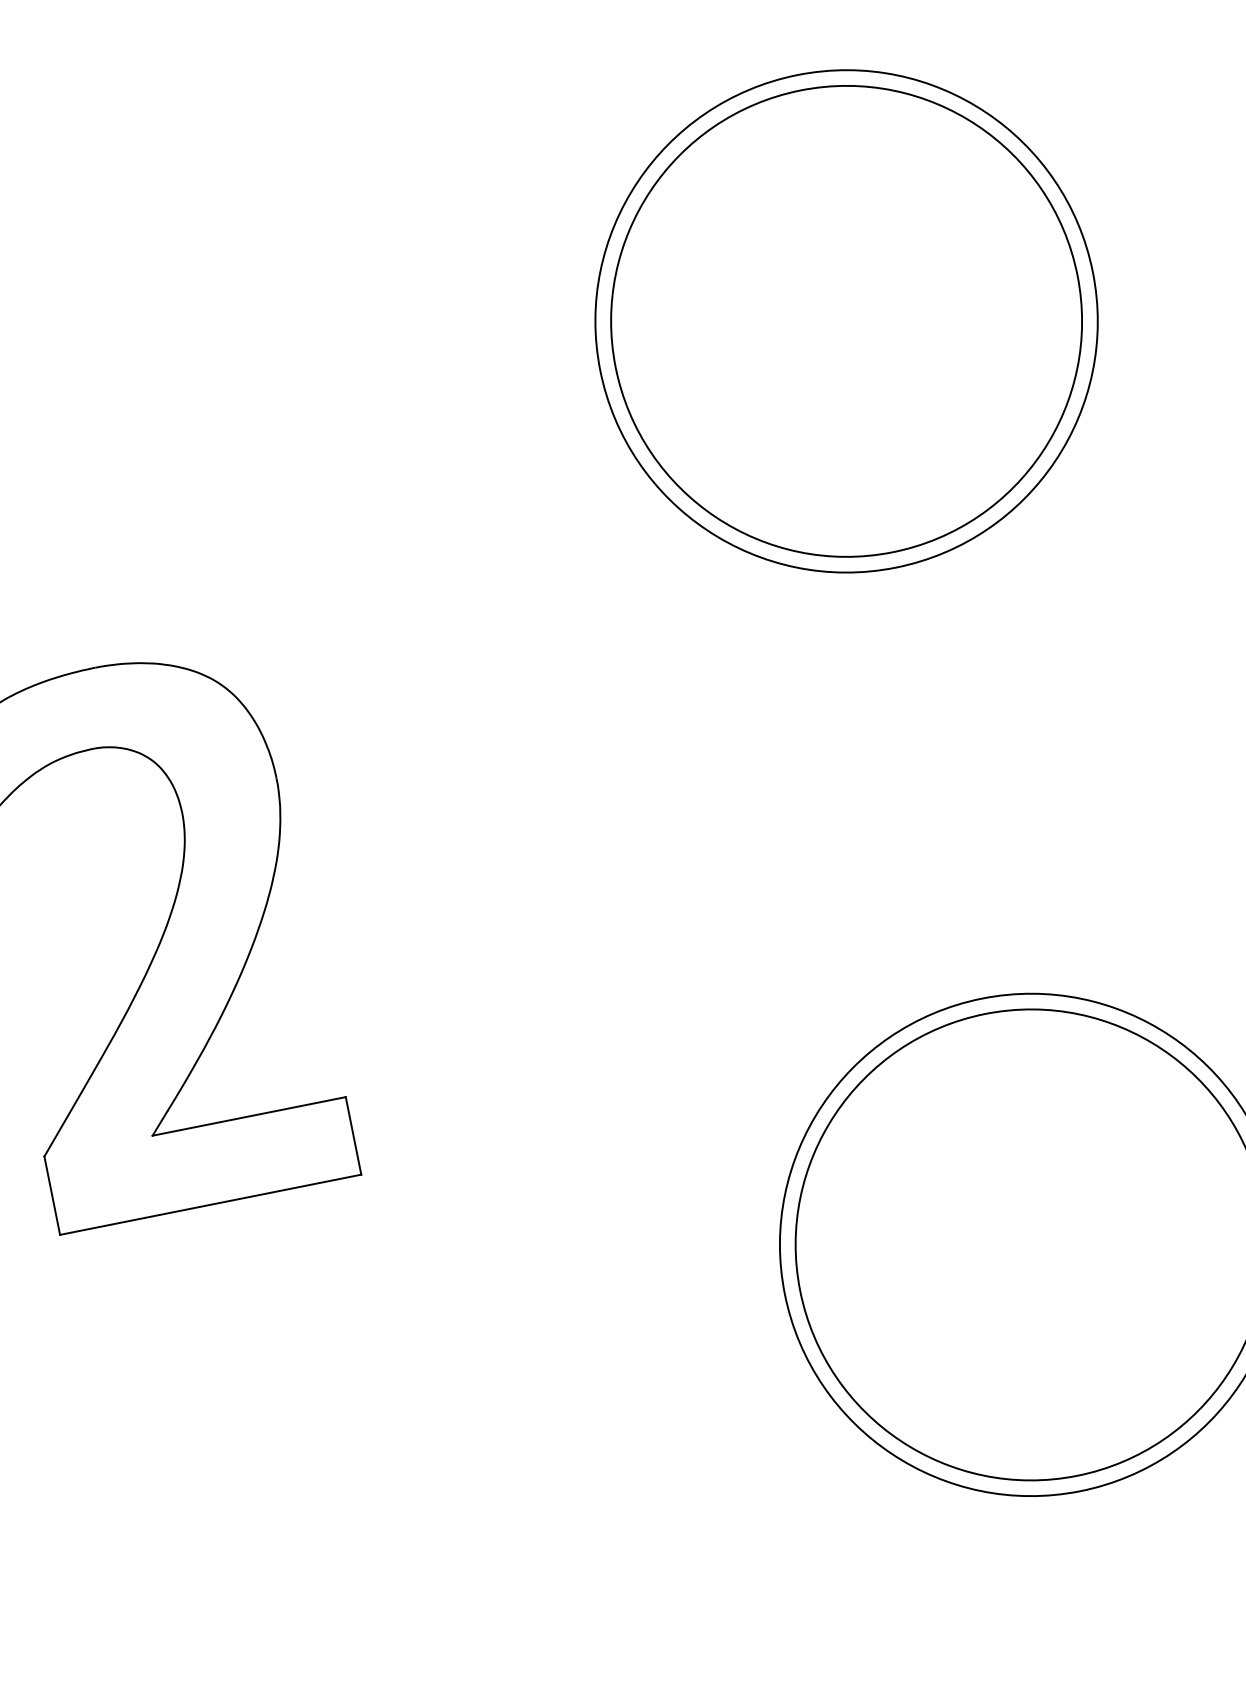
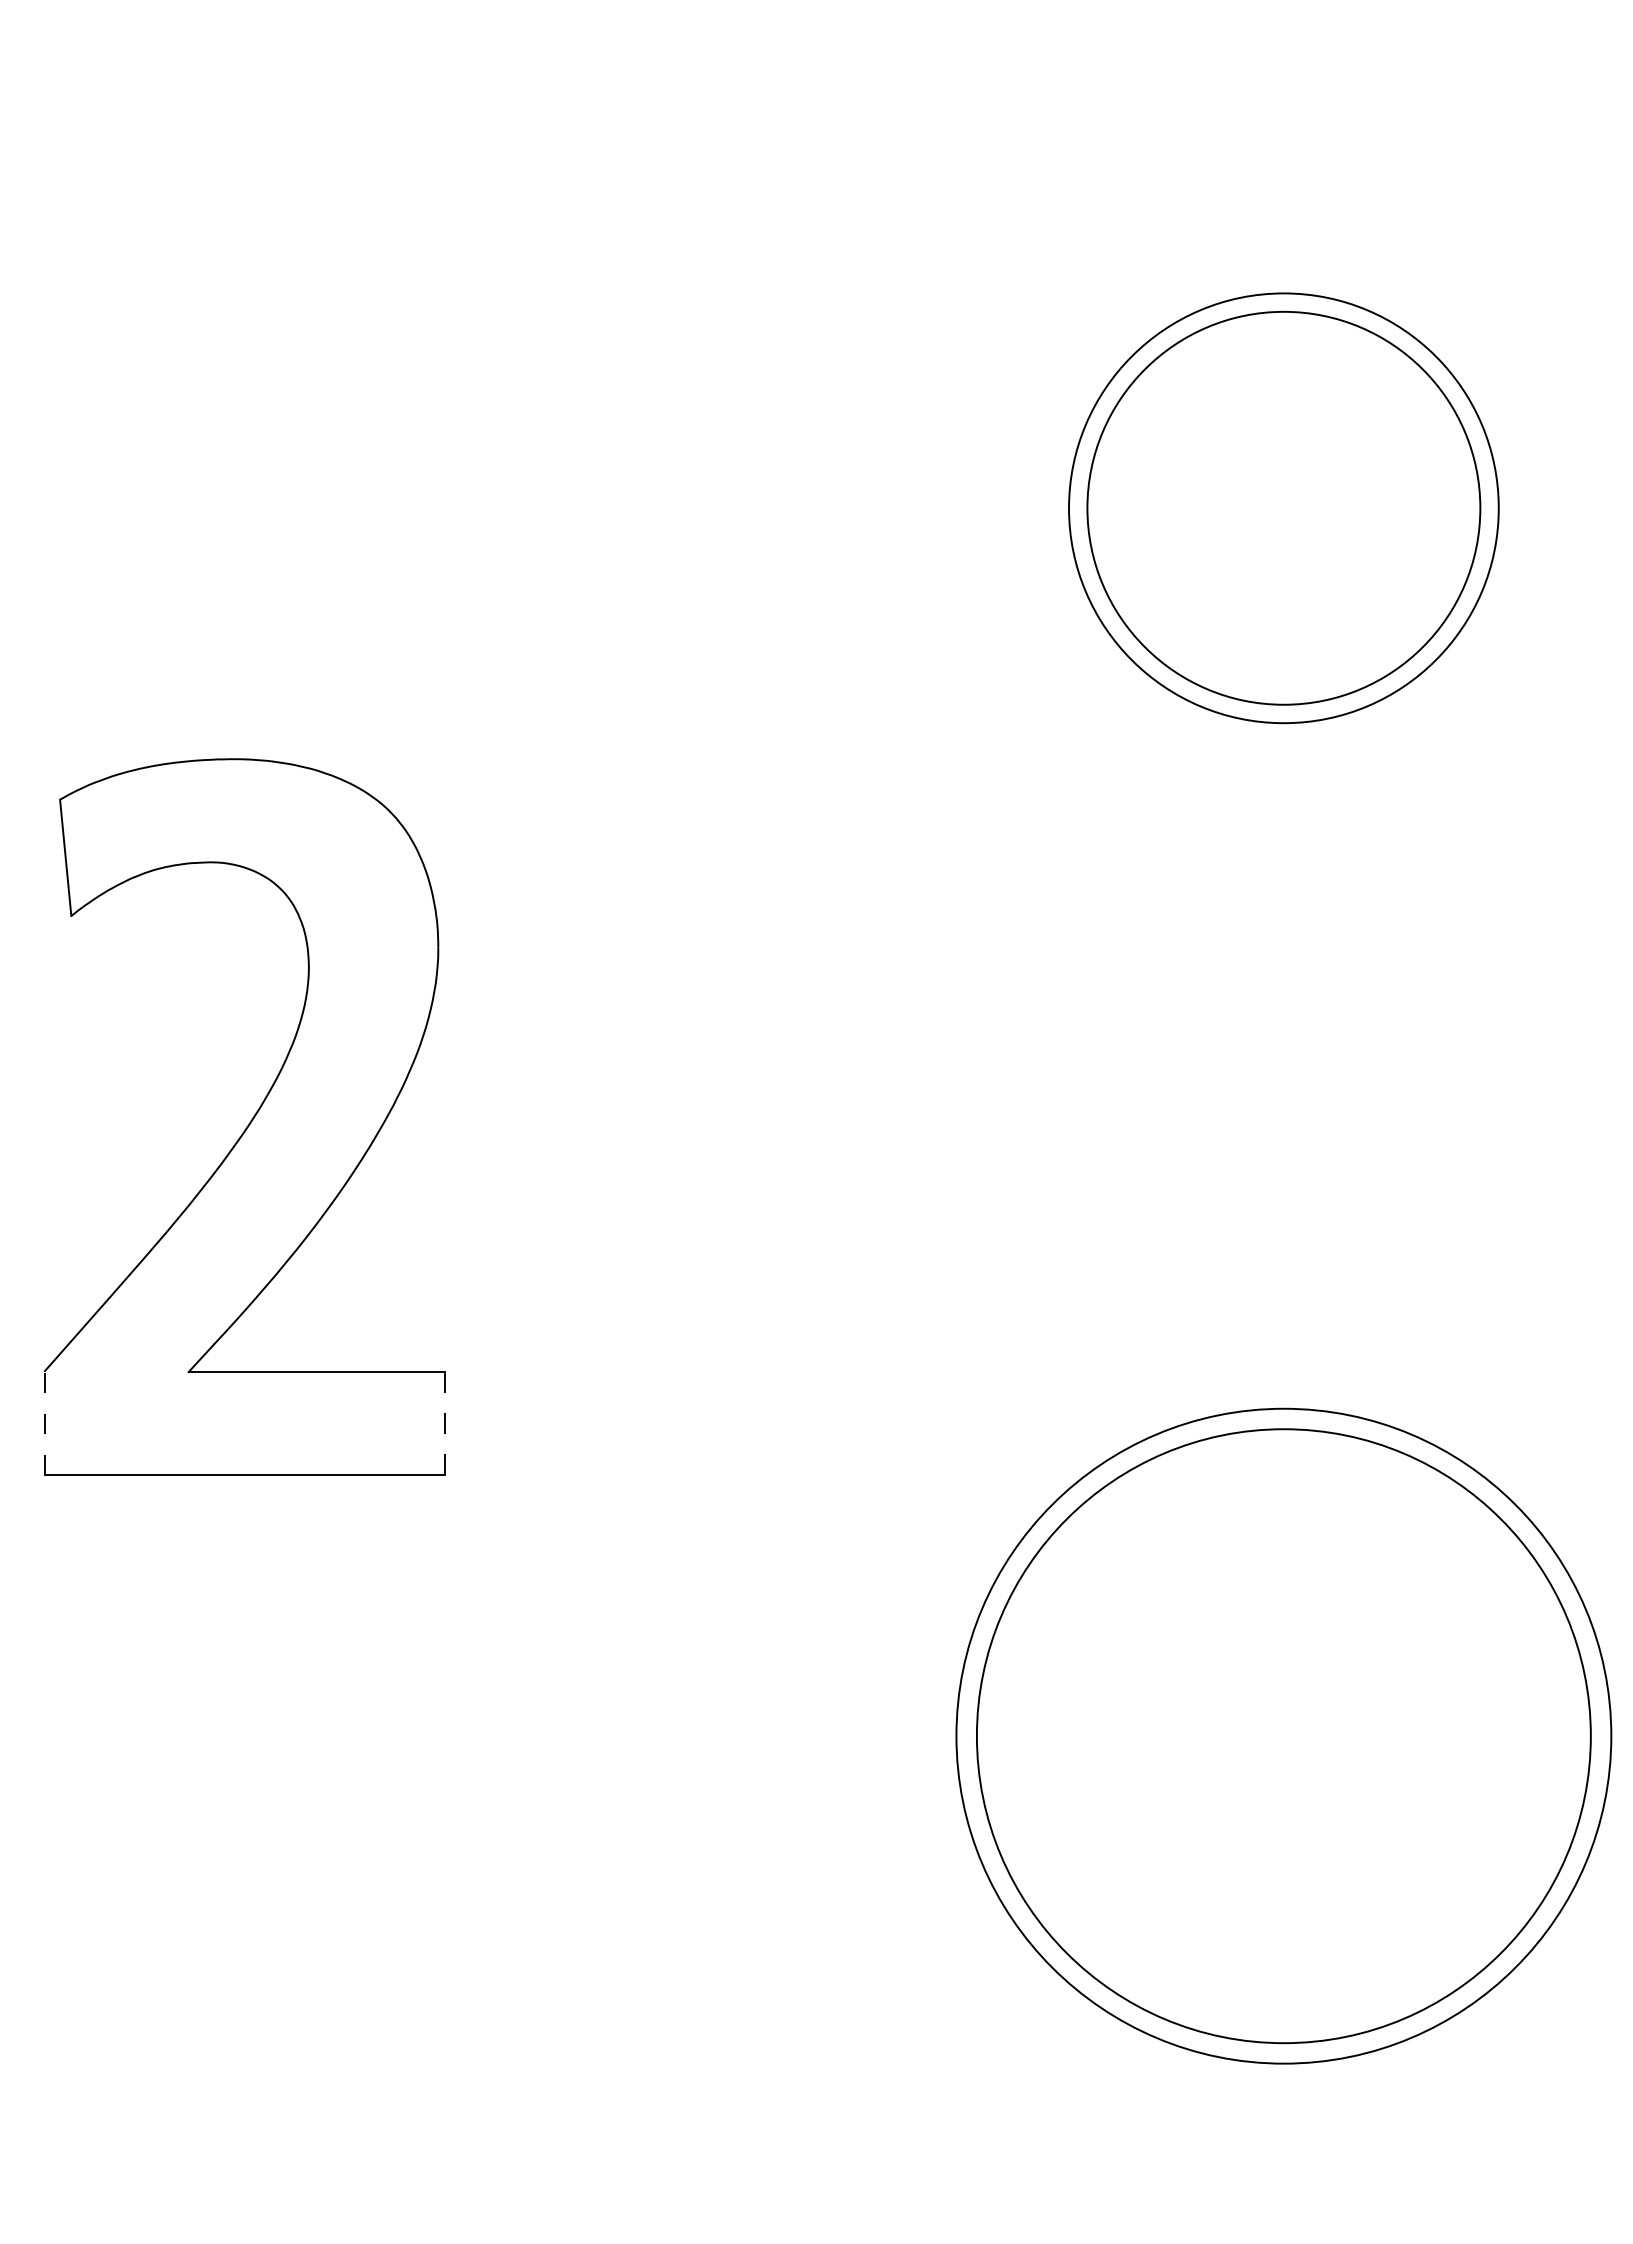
circle: (846, 320) -> (1283, 507), size x0.6
circle: (846, 321) -> (1283, 508), size x0.7
line: (353, 1135) -> (445, 1423), solid -> dashed
line: (51, 1195) -> (44, 1422), solid -> dashed

